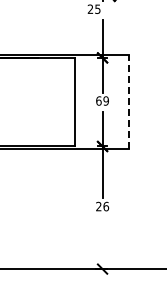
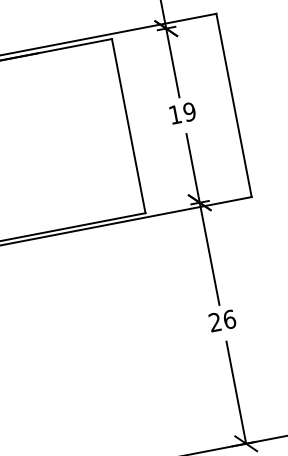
text: (98, 100) -> (174, 113), 69 -> 19
line: (128, 102) -> (234, 106), dashed -> solid
line: (102, 243) -> (236, 393), added

